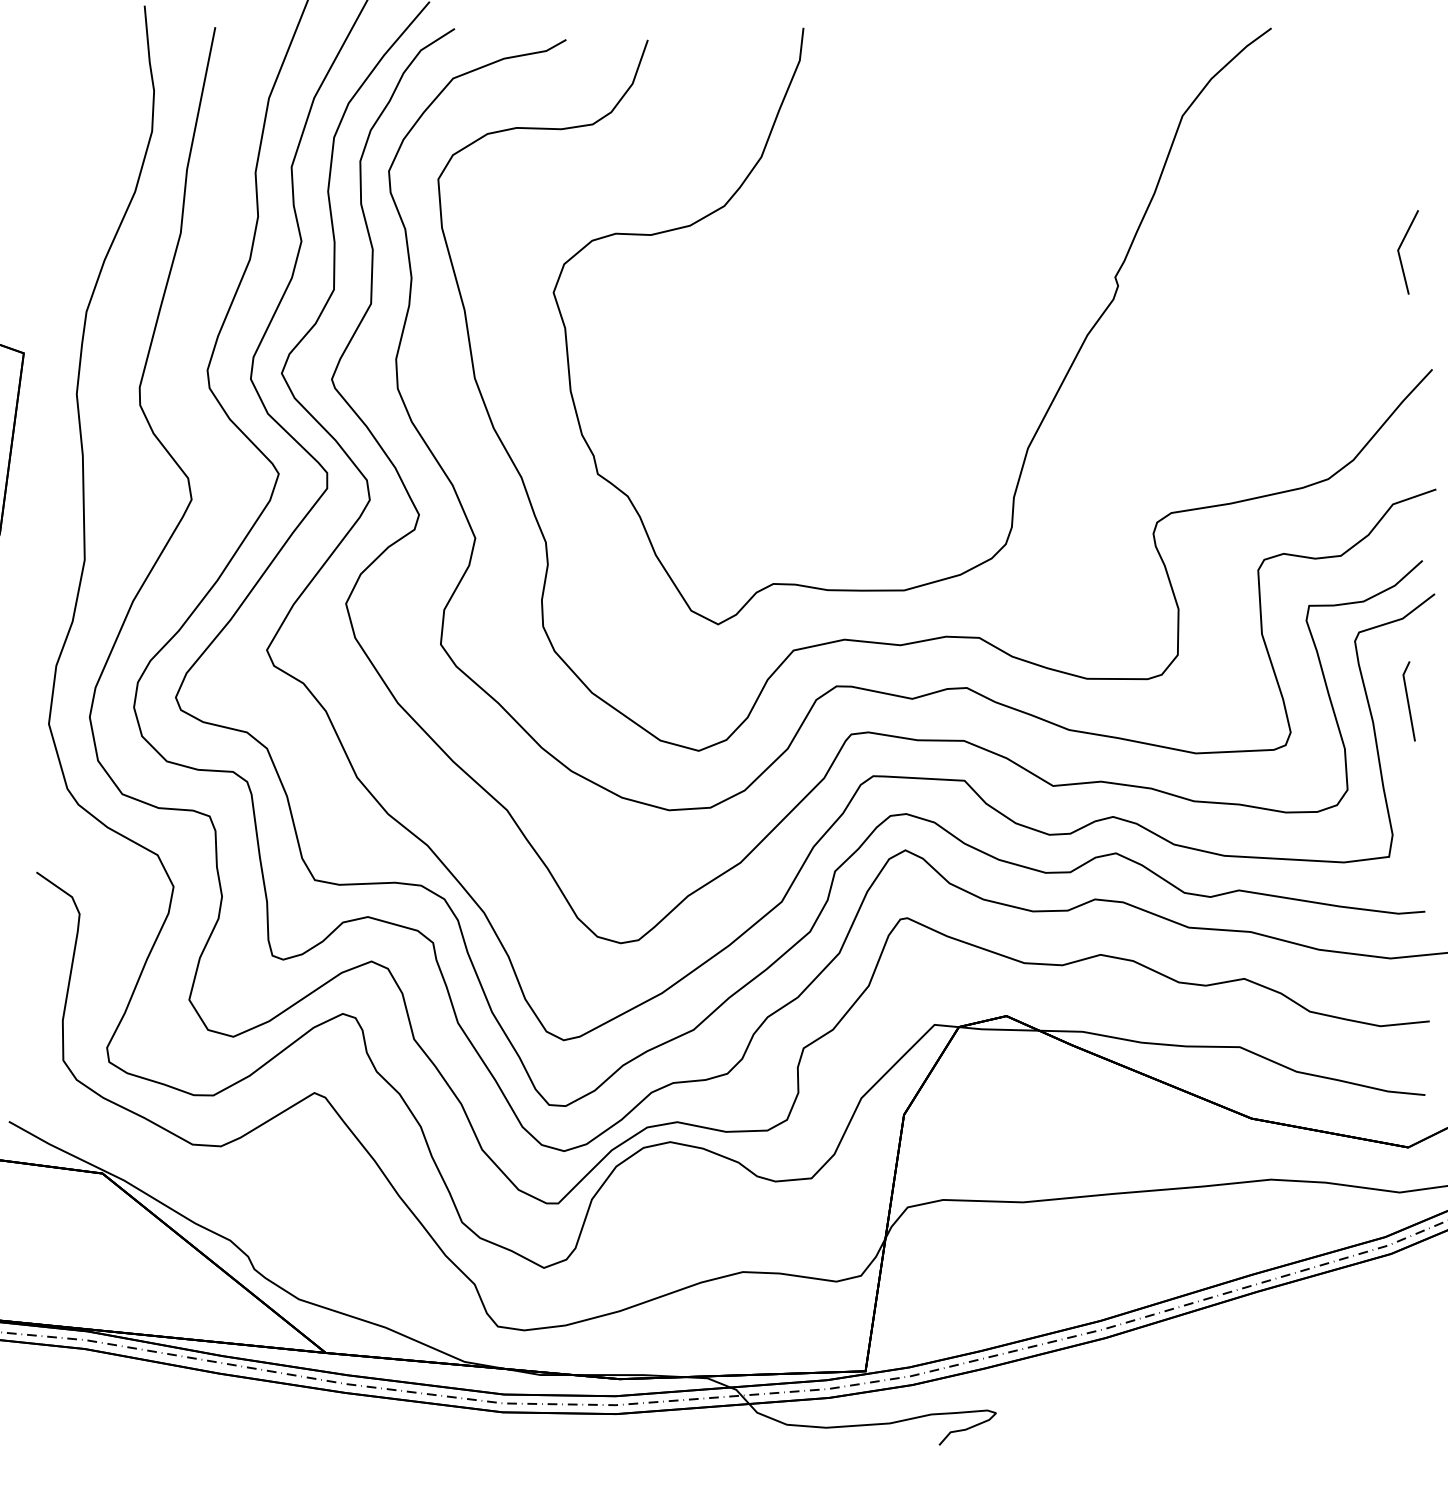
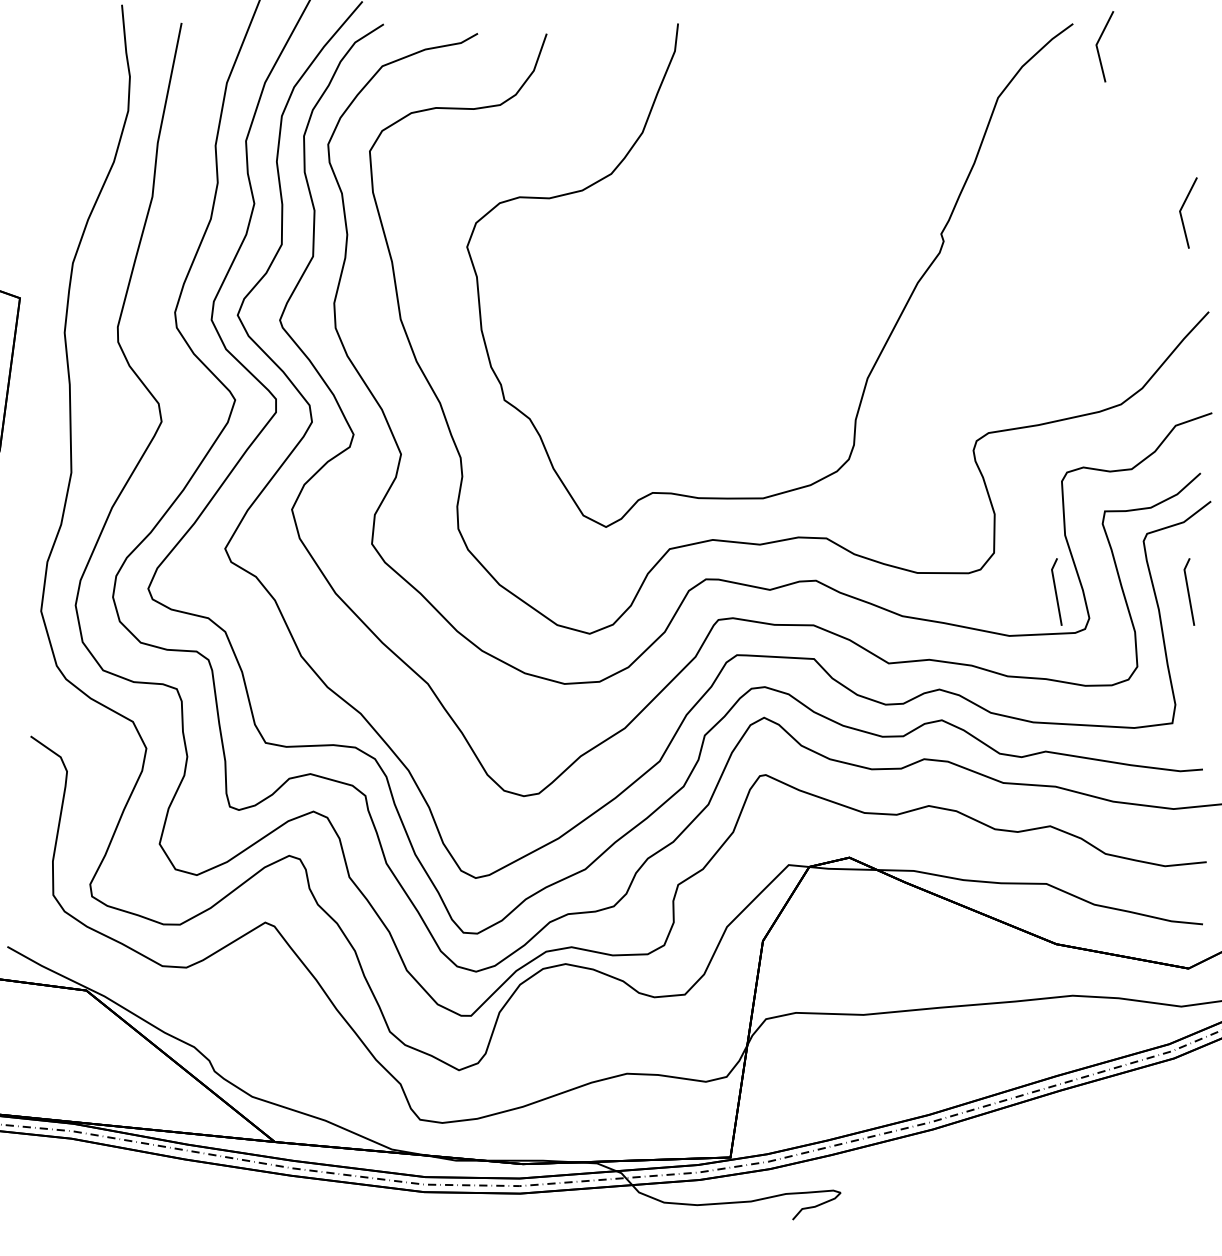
line: (1301, 58) -> (1098, 49), added
line: (1251, 701) -> (1056, 592), added

